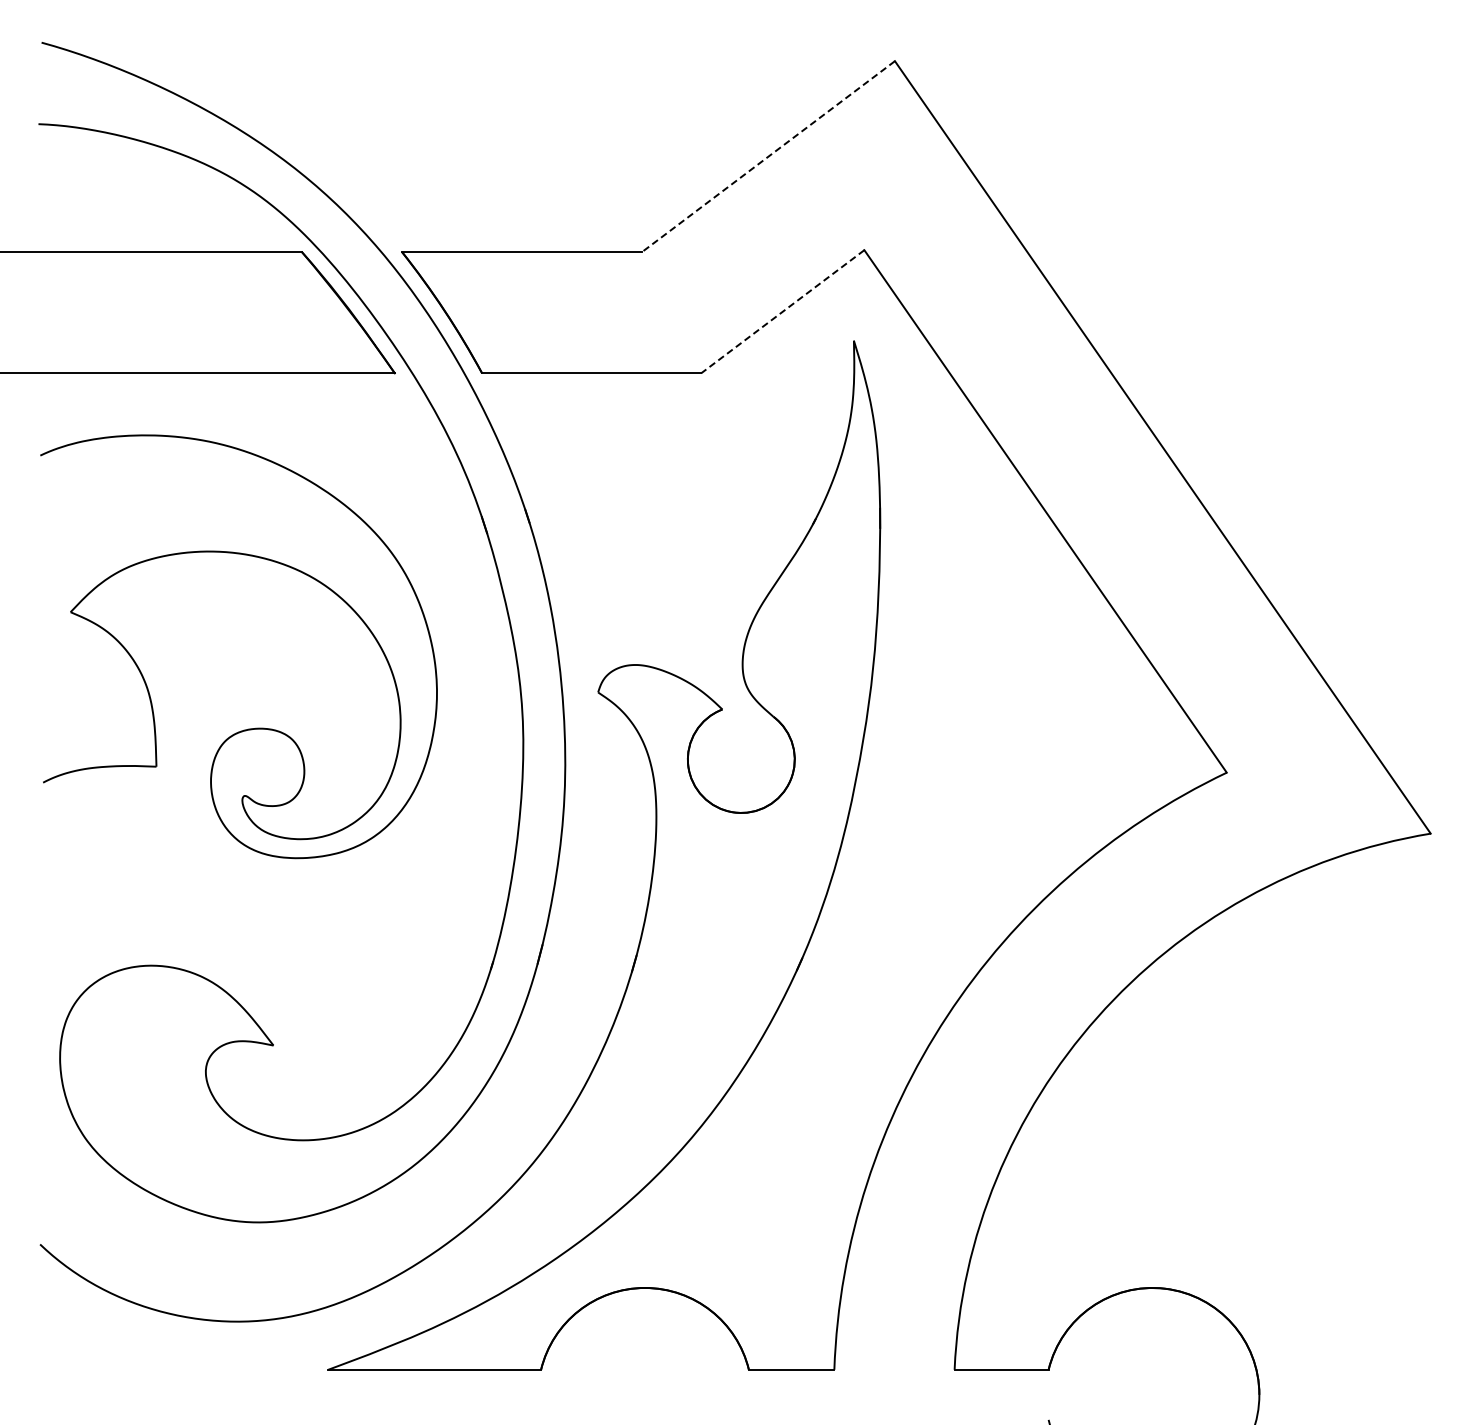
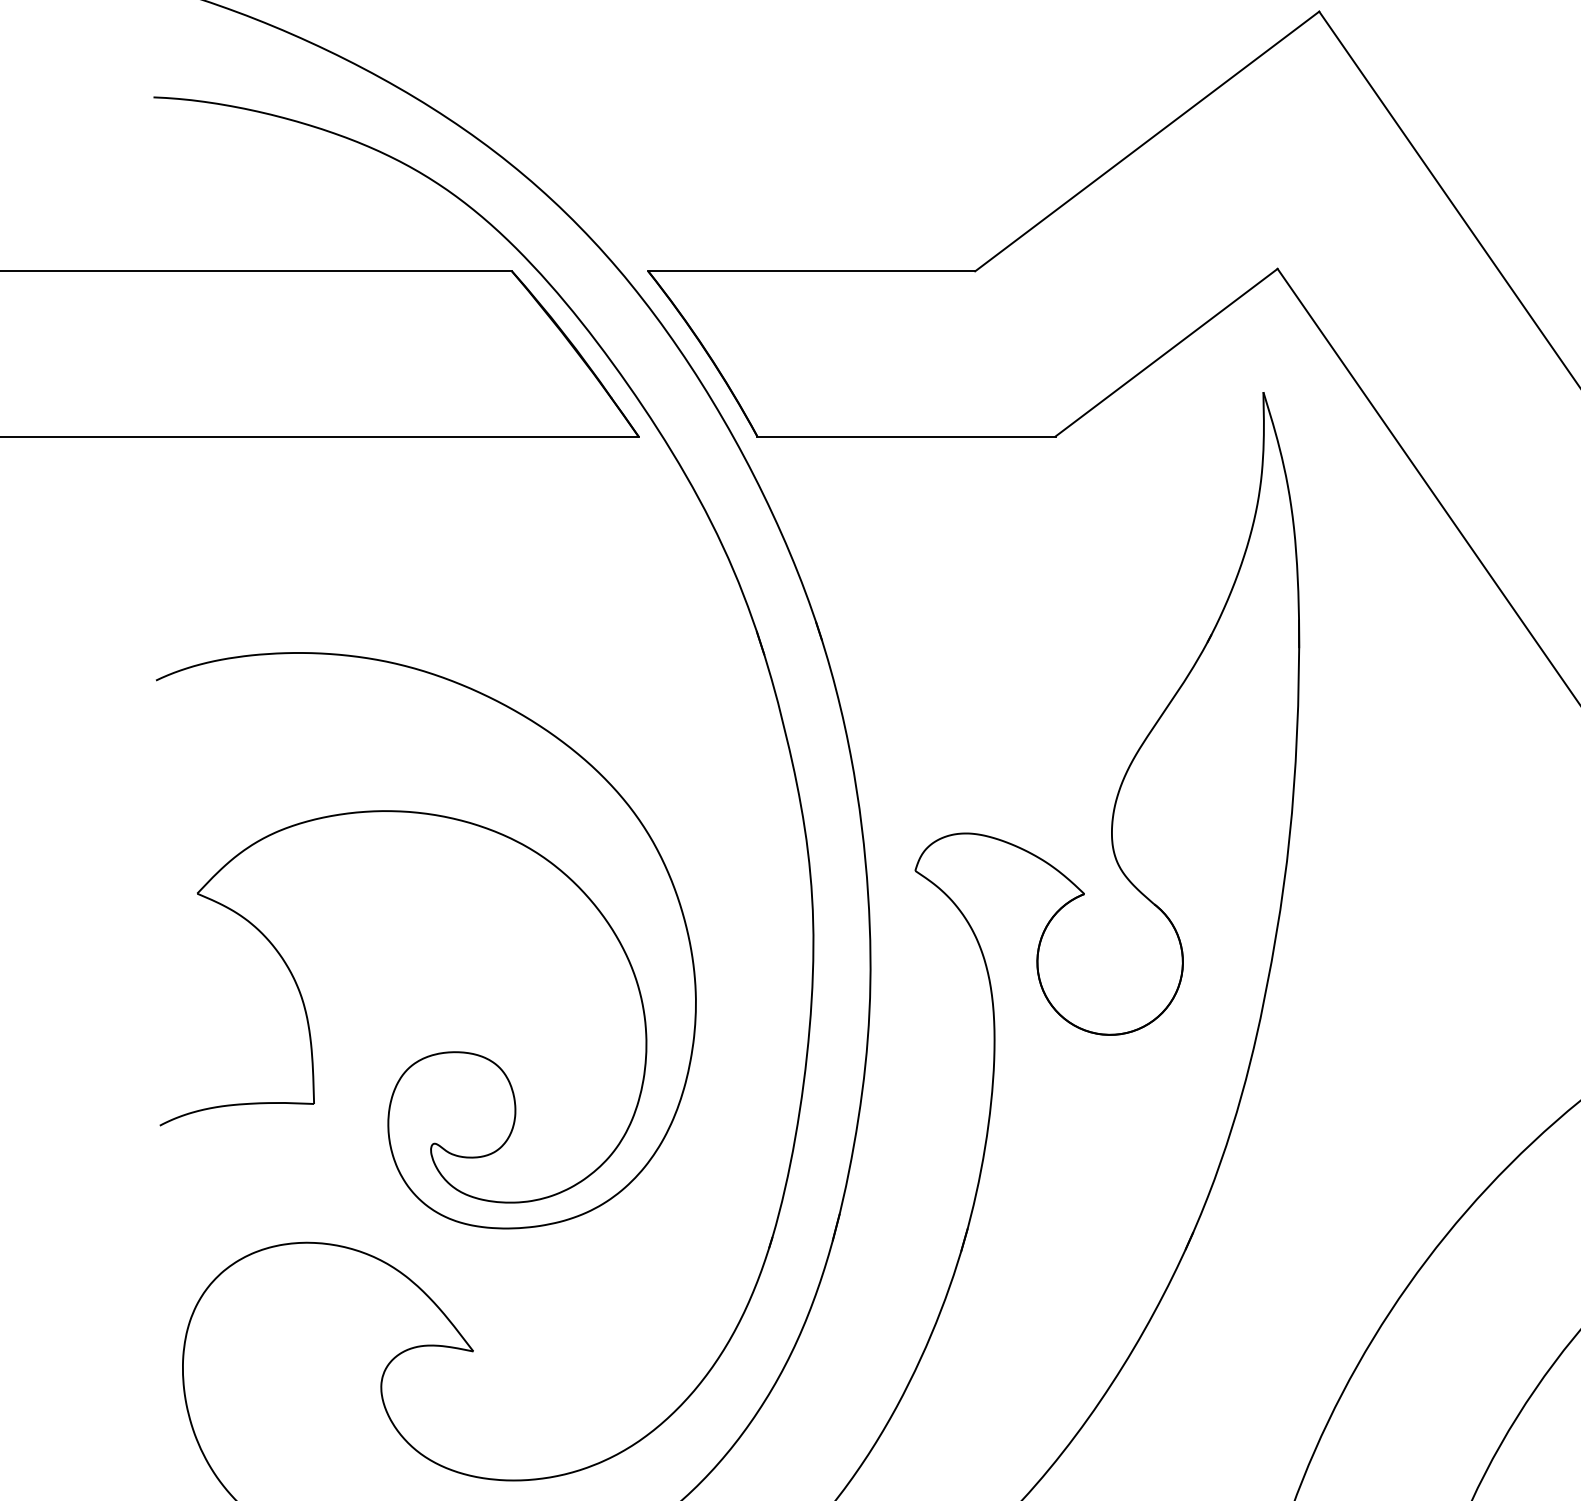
line: (768, 156) -> (1147, 141), dashed -> solid
line: (782, 312) -> (1166, 353), dashed -> solid
part: (248, 728) -> (439, 1051), moved

